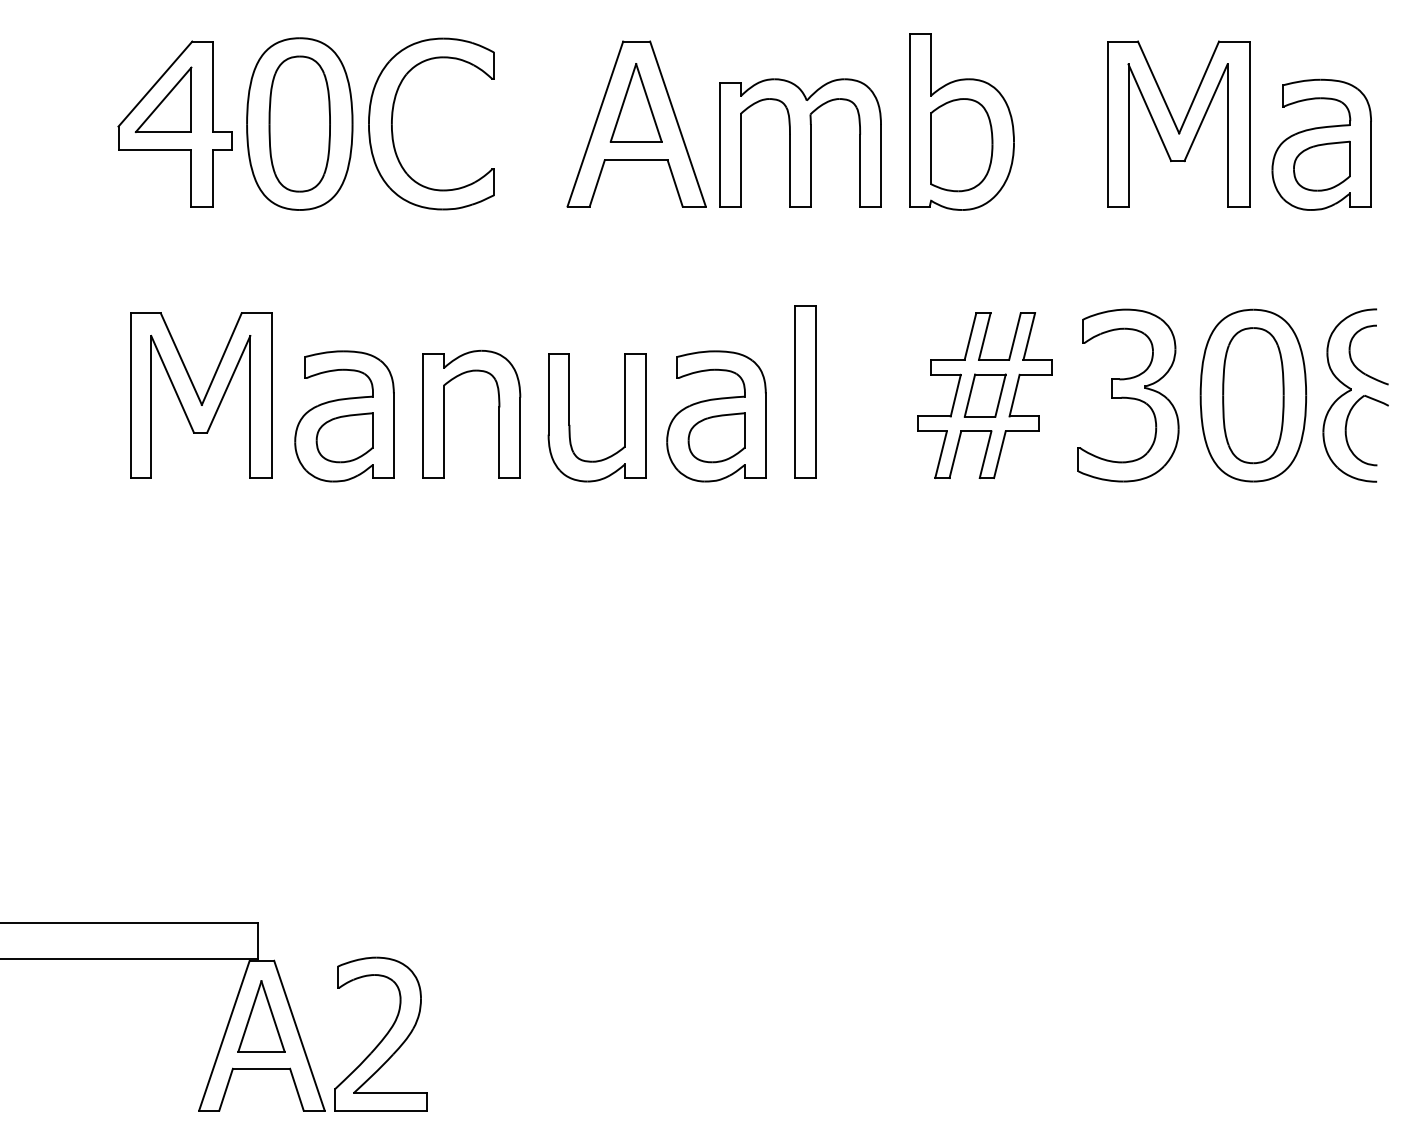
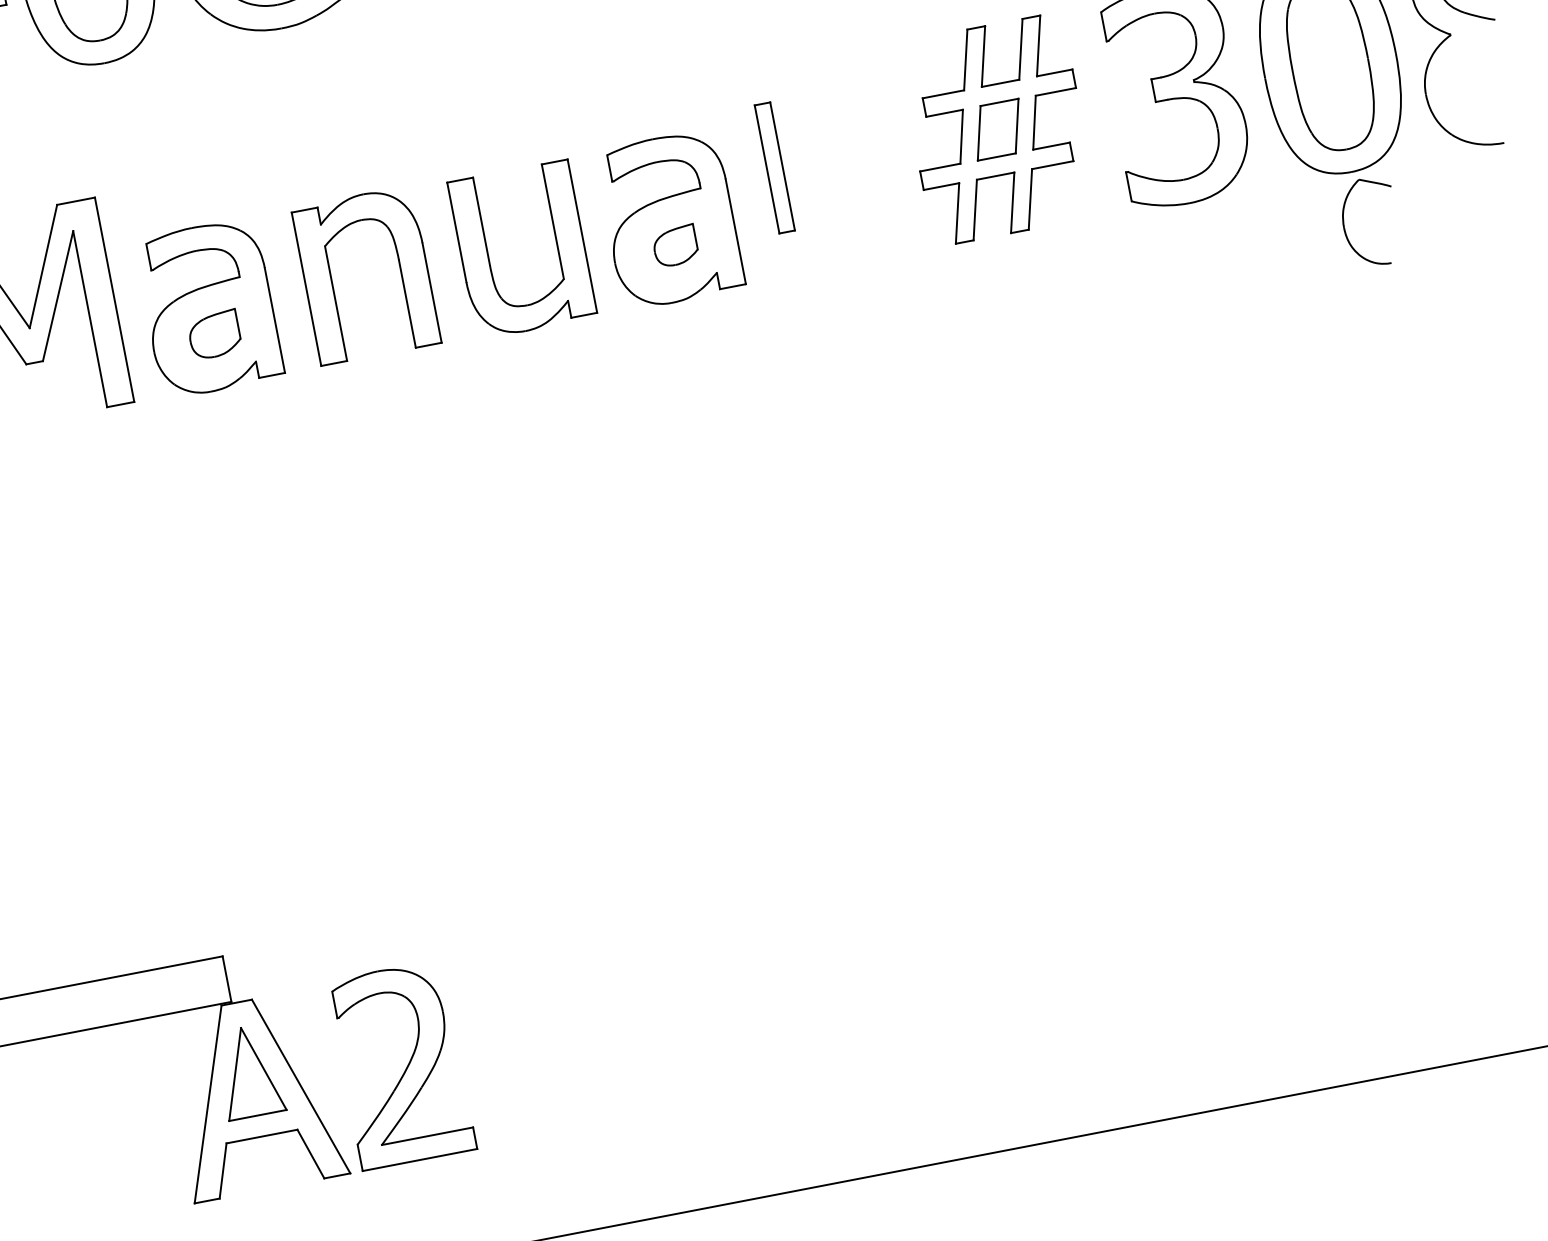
part: (805, 391) -> (774, 167), size x0.6
part: (1347, 424) -> (1344, 219), moved
part: (344, 437) -> (214, 334), size x0.7
part: (716, 437) -> (675, 245), size x0.6

